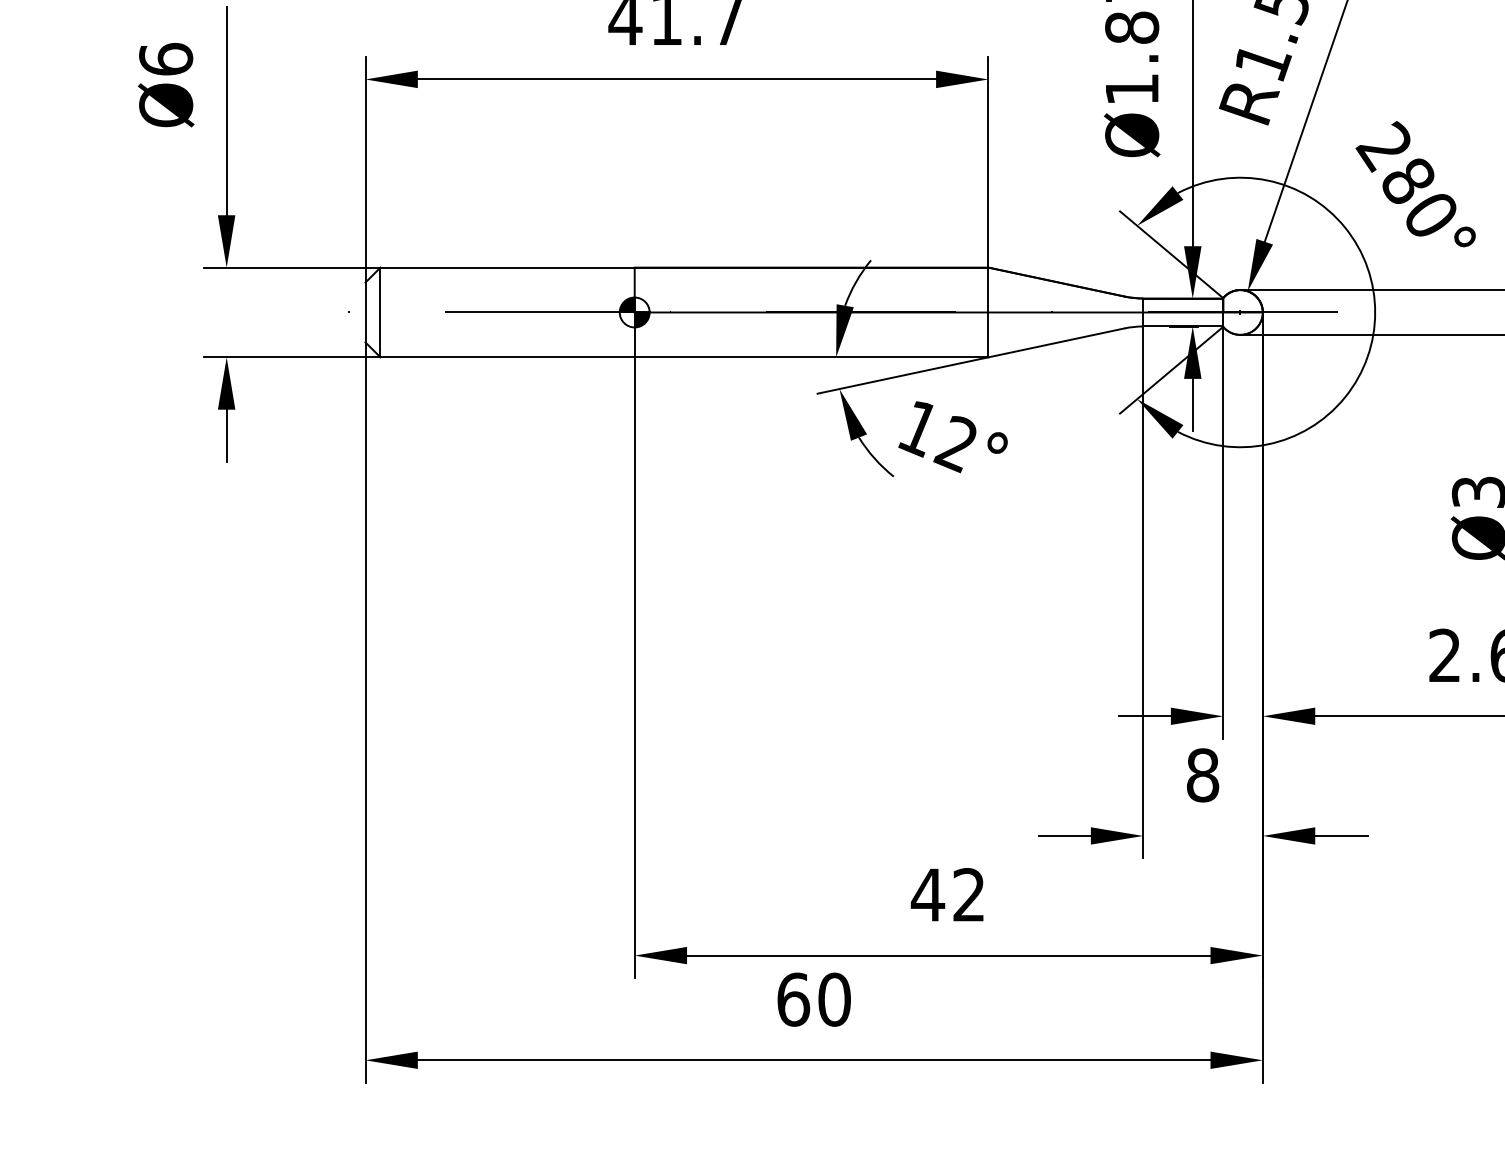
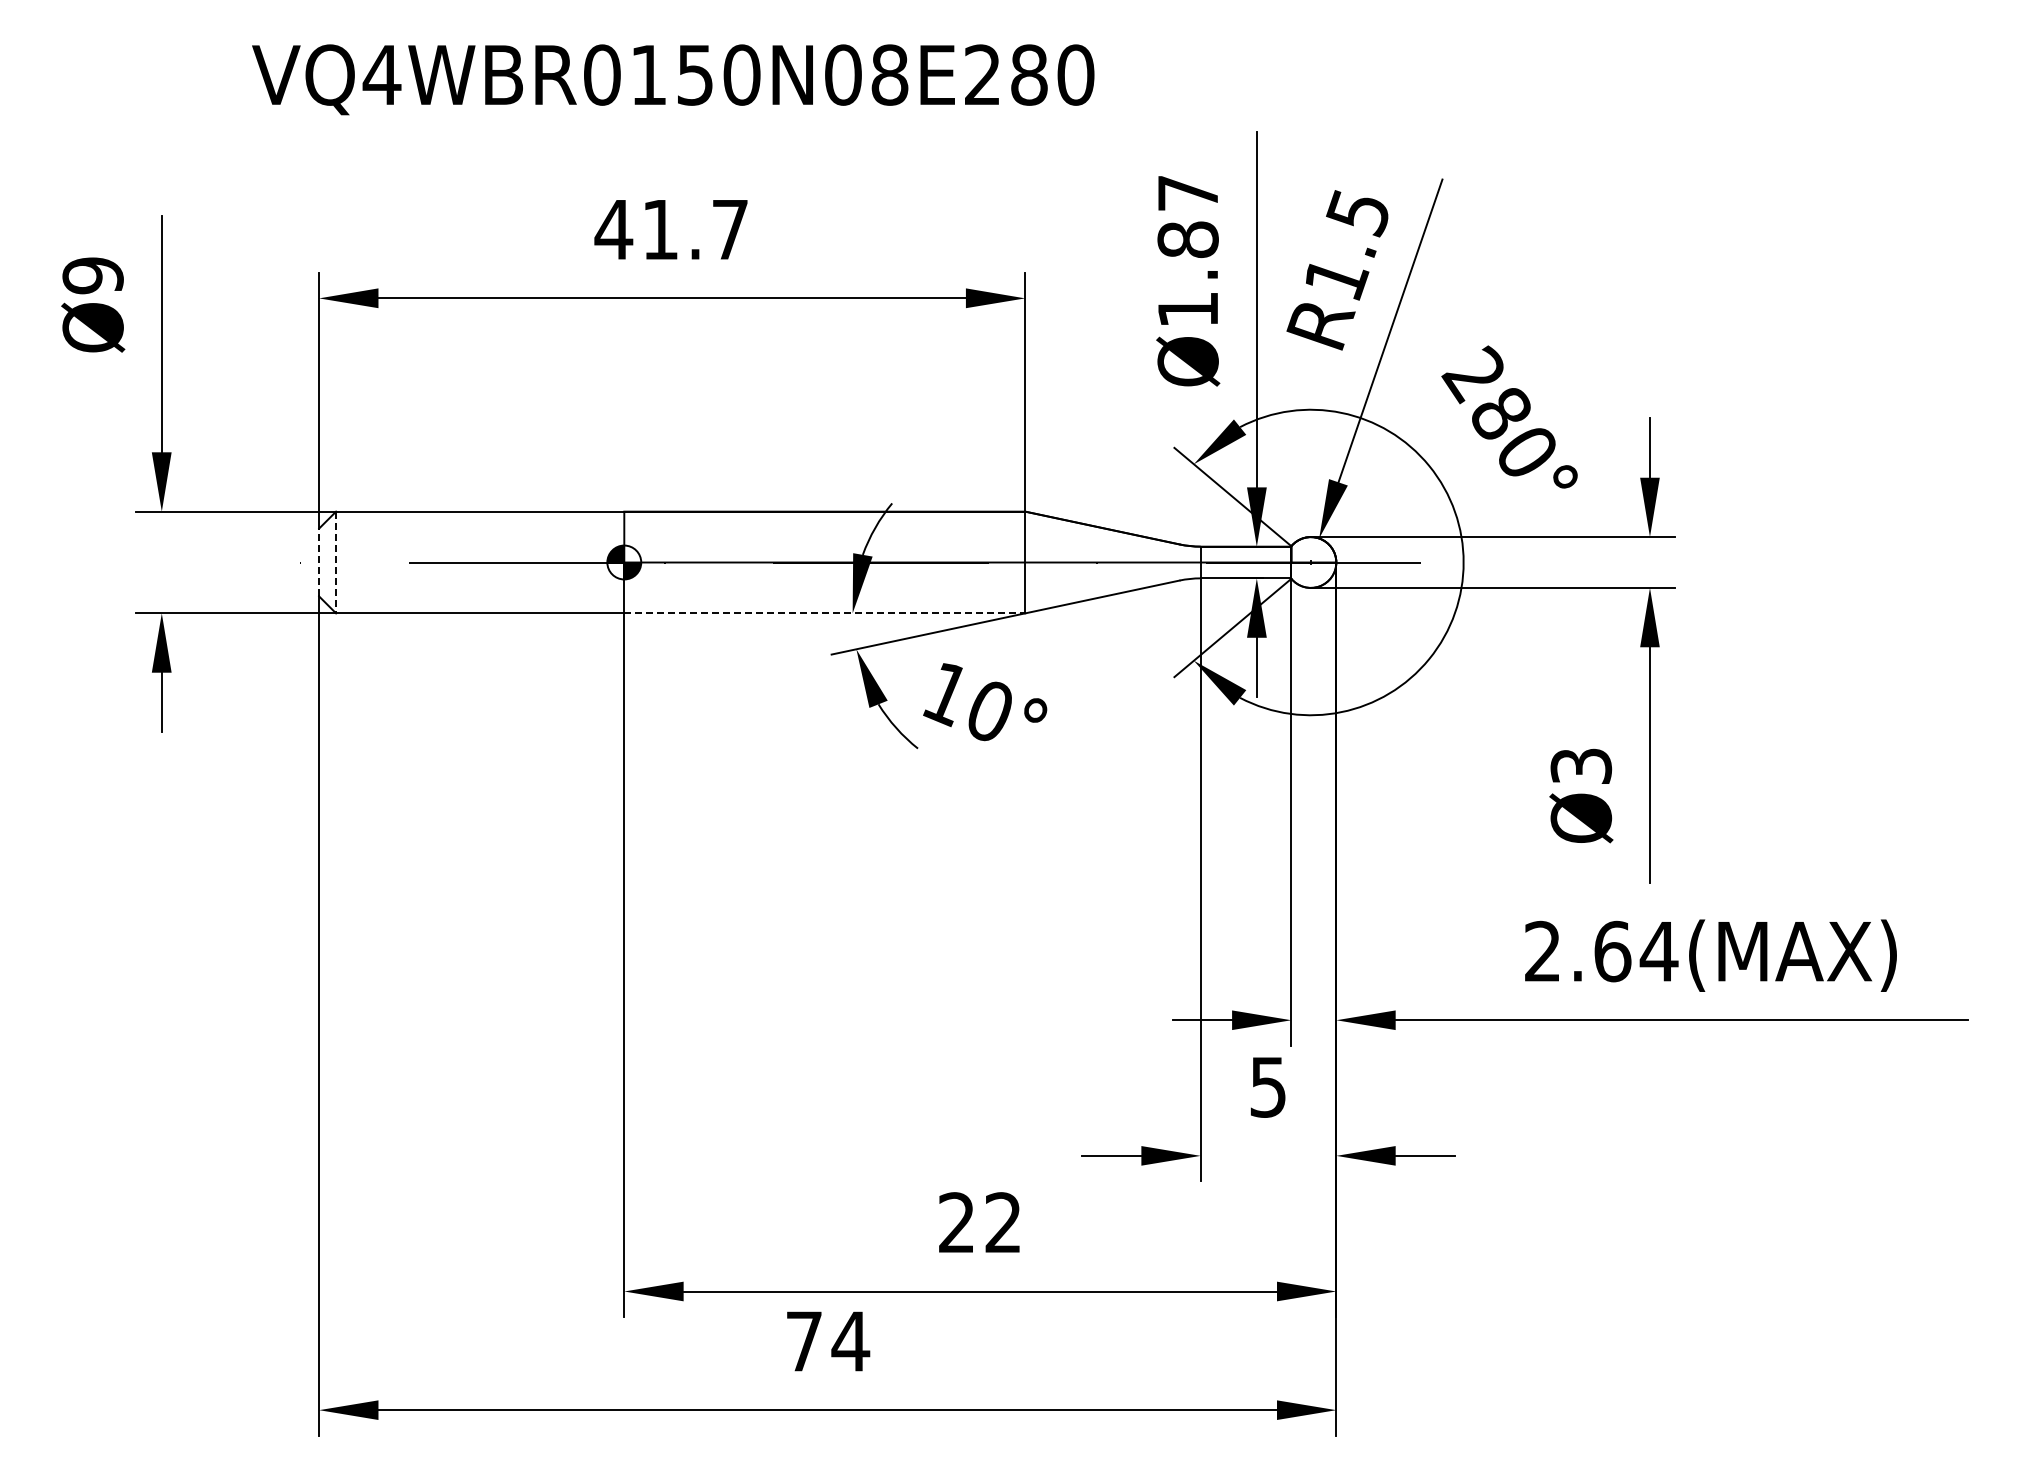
text: (165, 59) -> (92, 275), Ø6 -> Ø9
line: (365, 312) -> (319, 562), solid -> dashed
line: (380, 312) -> (336, 562), solid -> dashed
line: (811, 357) -> (824, 613), solid -> dashed
text: (954, 444) -> (986, 712), 12° -> 10°
text: (1203, 774) -> (1268, 1086), 8 -> 5
text: (927, 894) -> (956, 1222), 42 -> 22
text: (814, 999) -> (828, 1341), 60 -> 74

